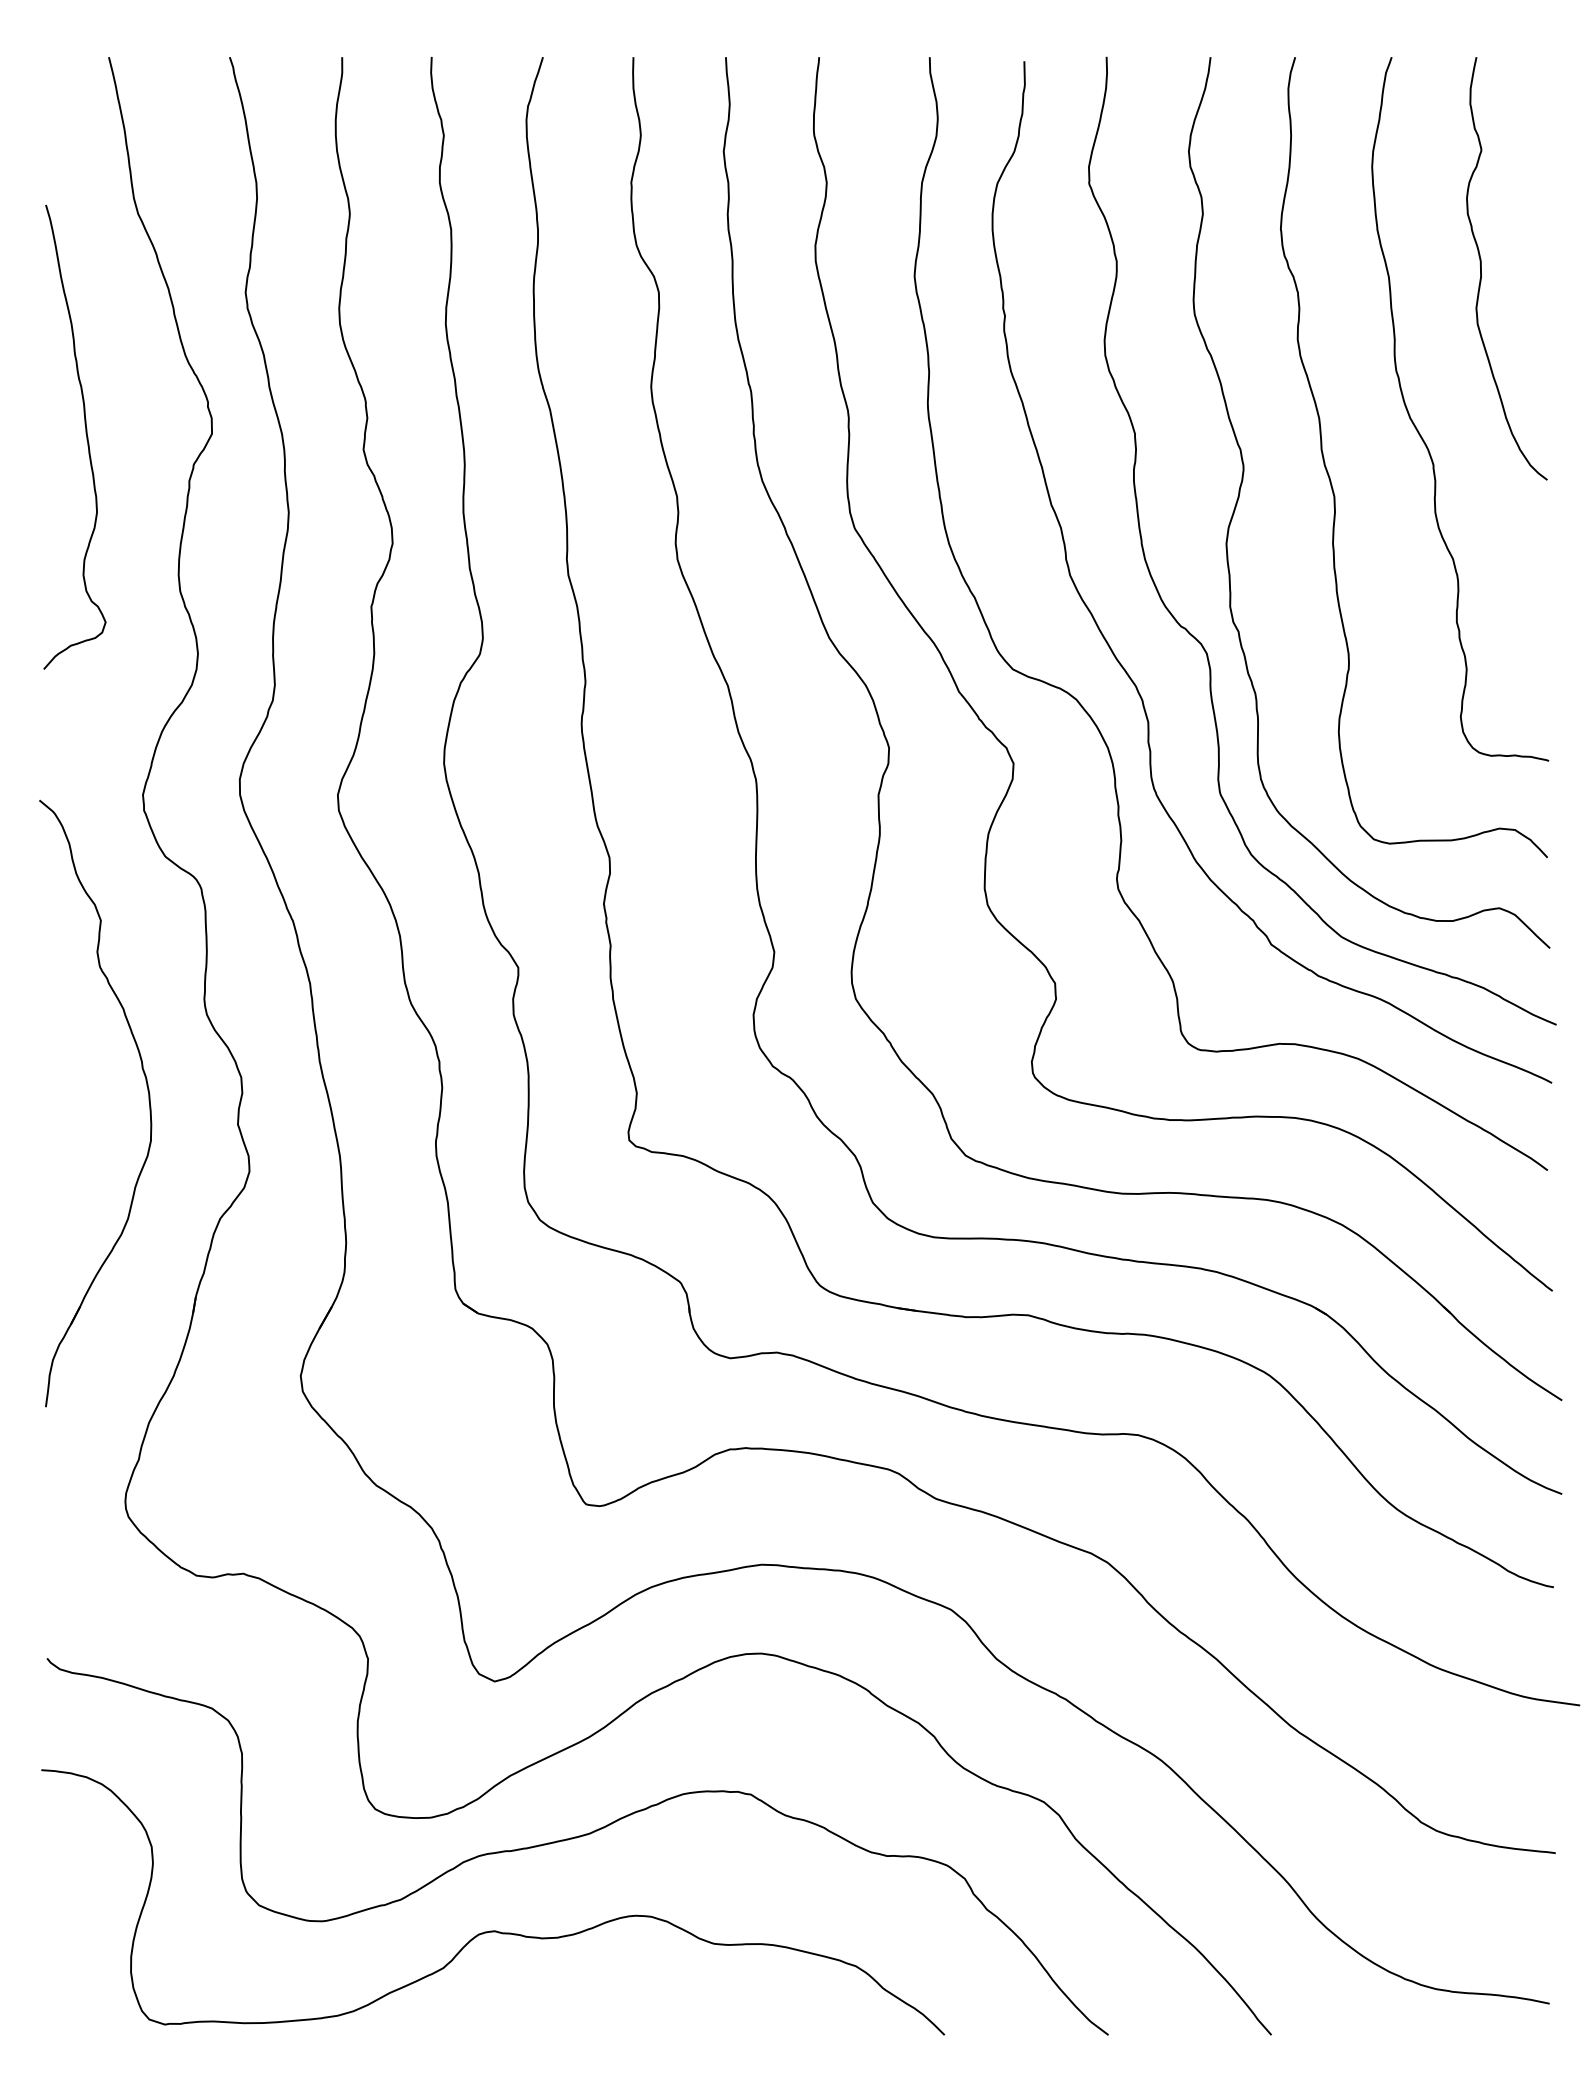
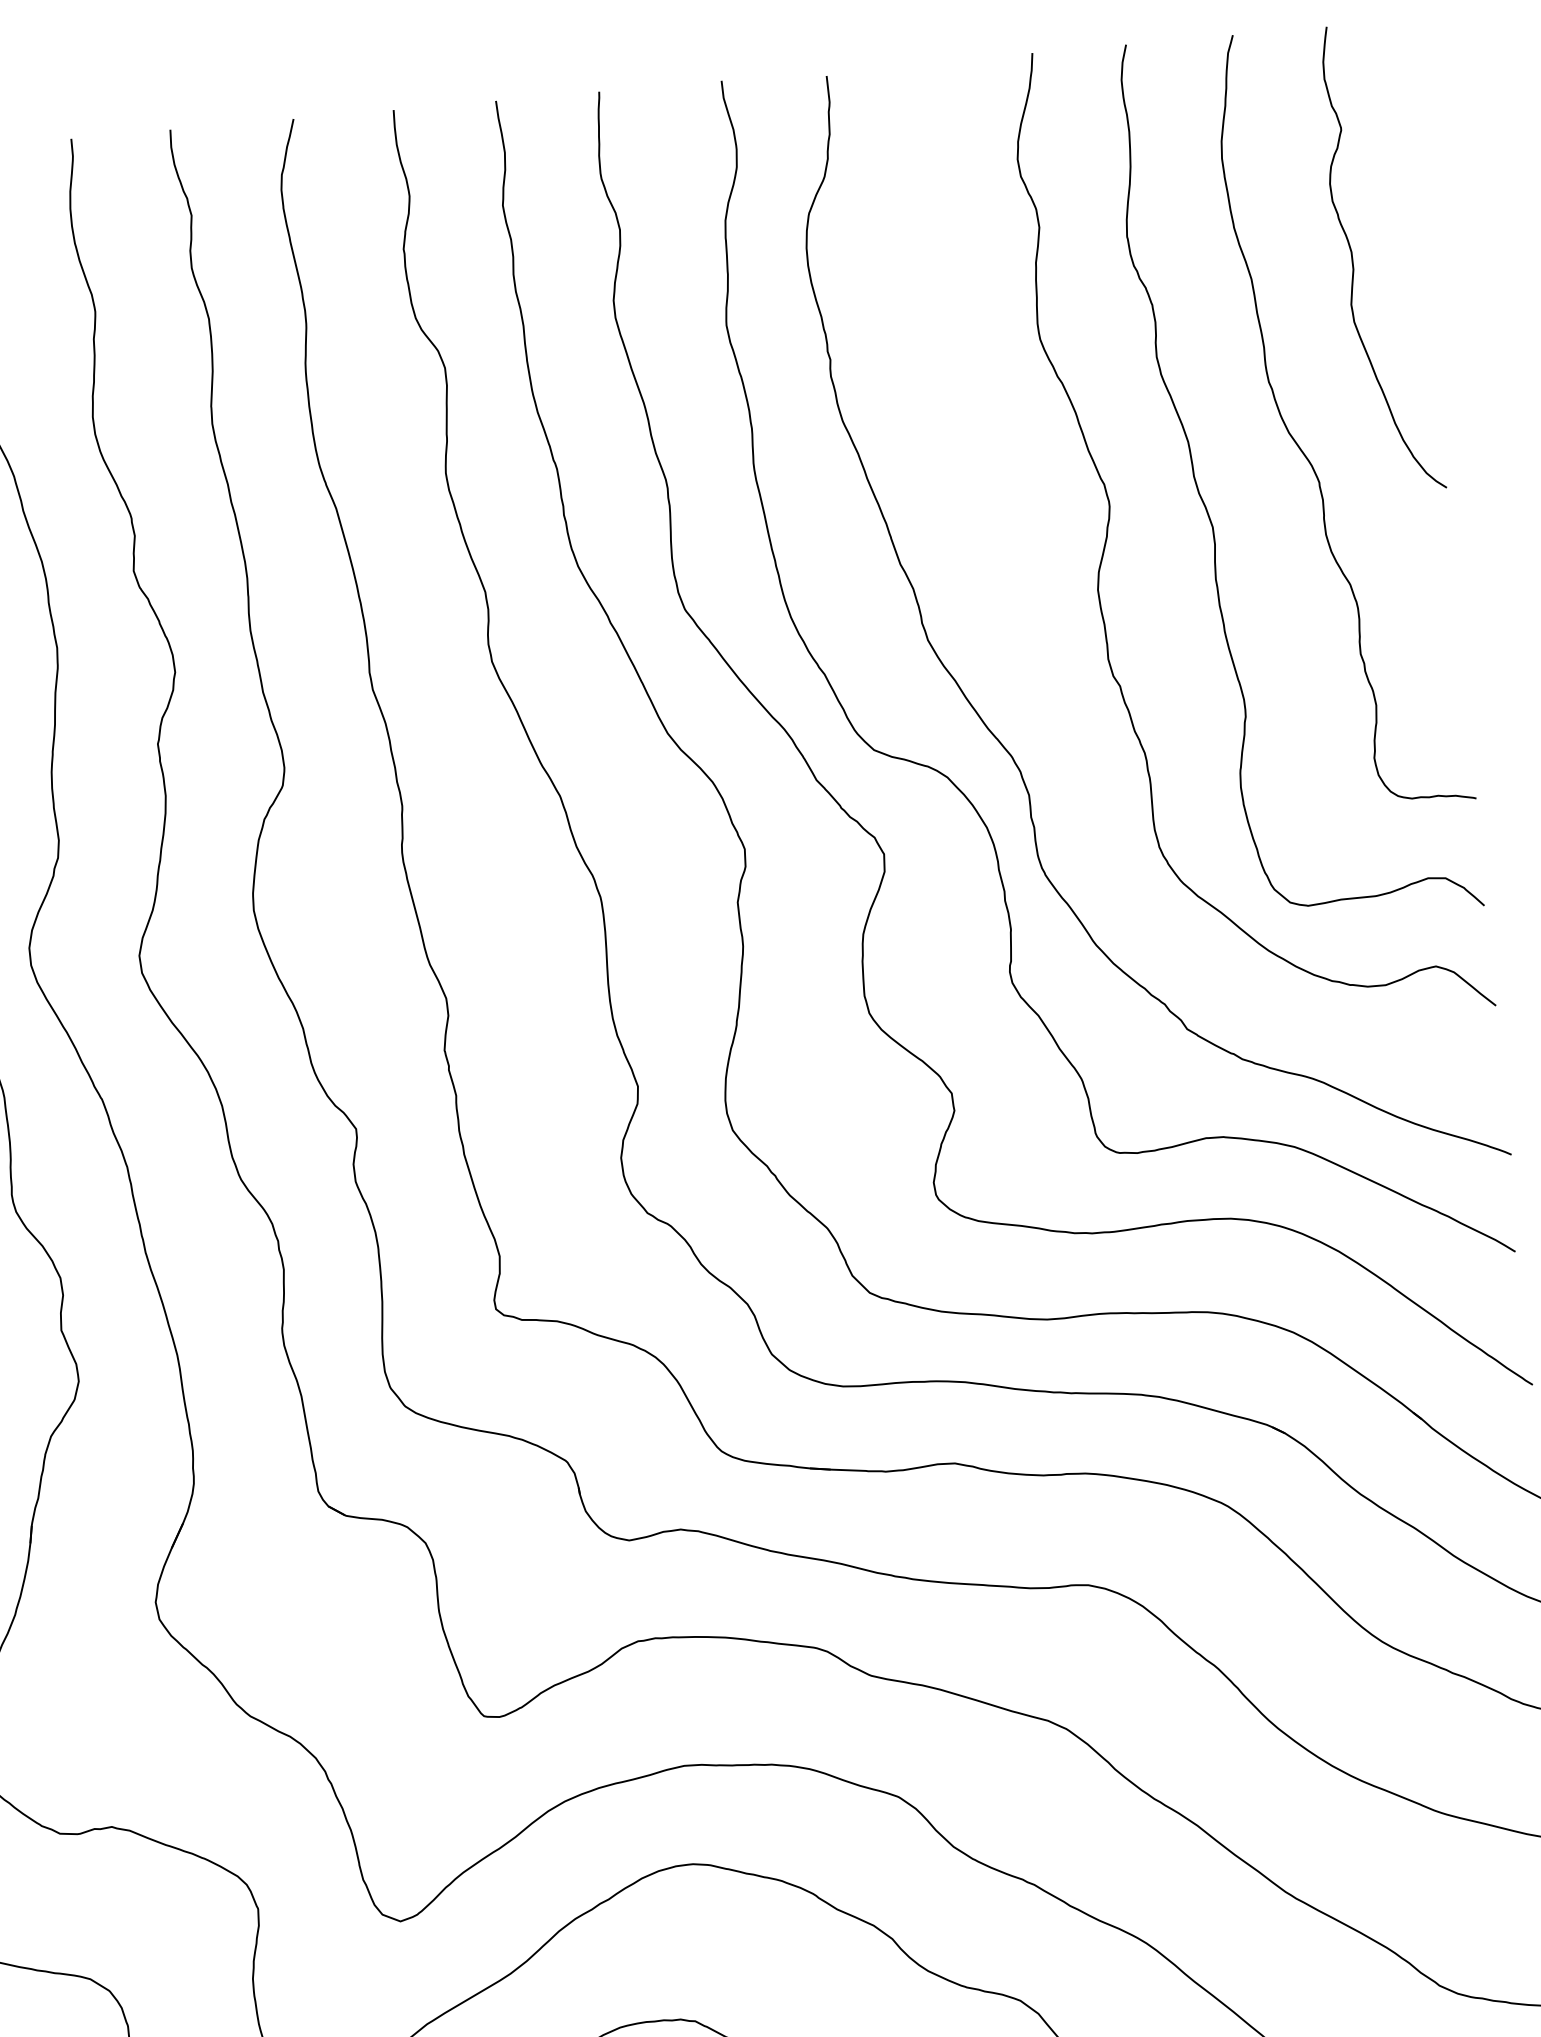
curve: (1203, 645) -> (1082, 704), removed

